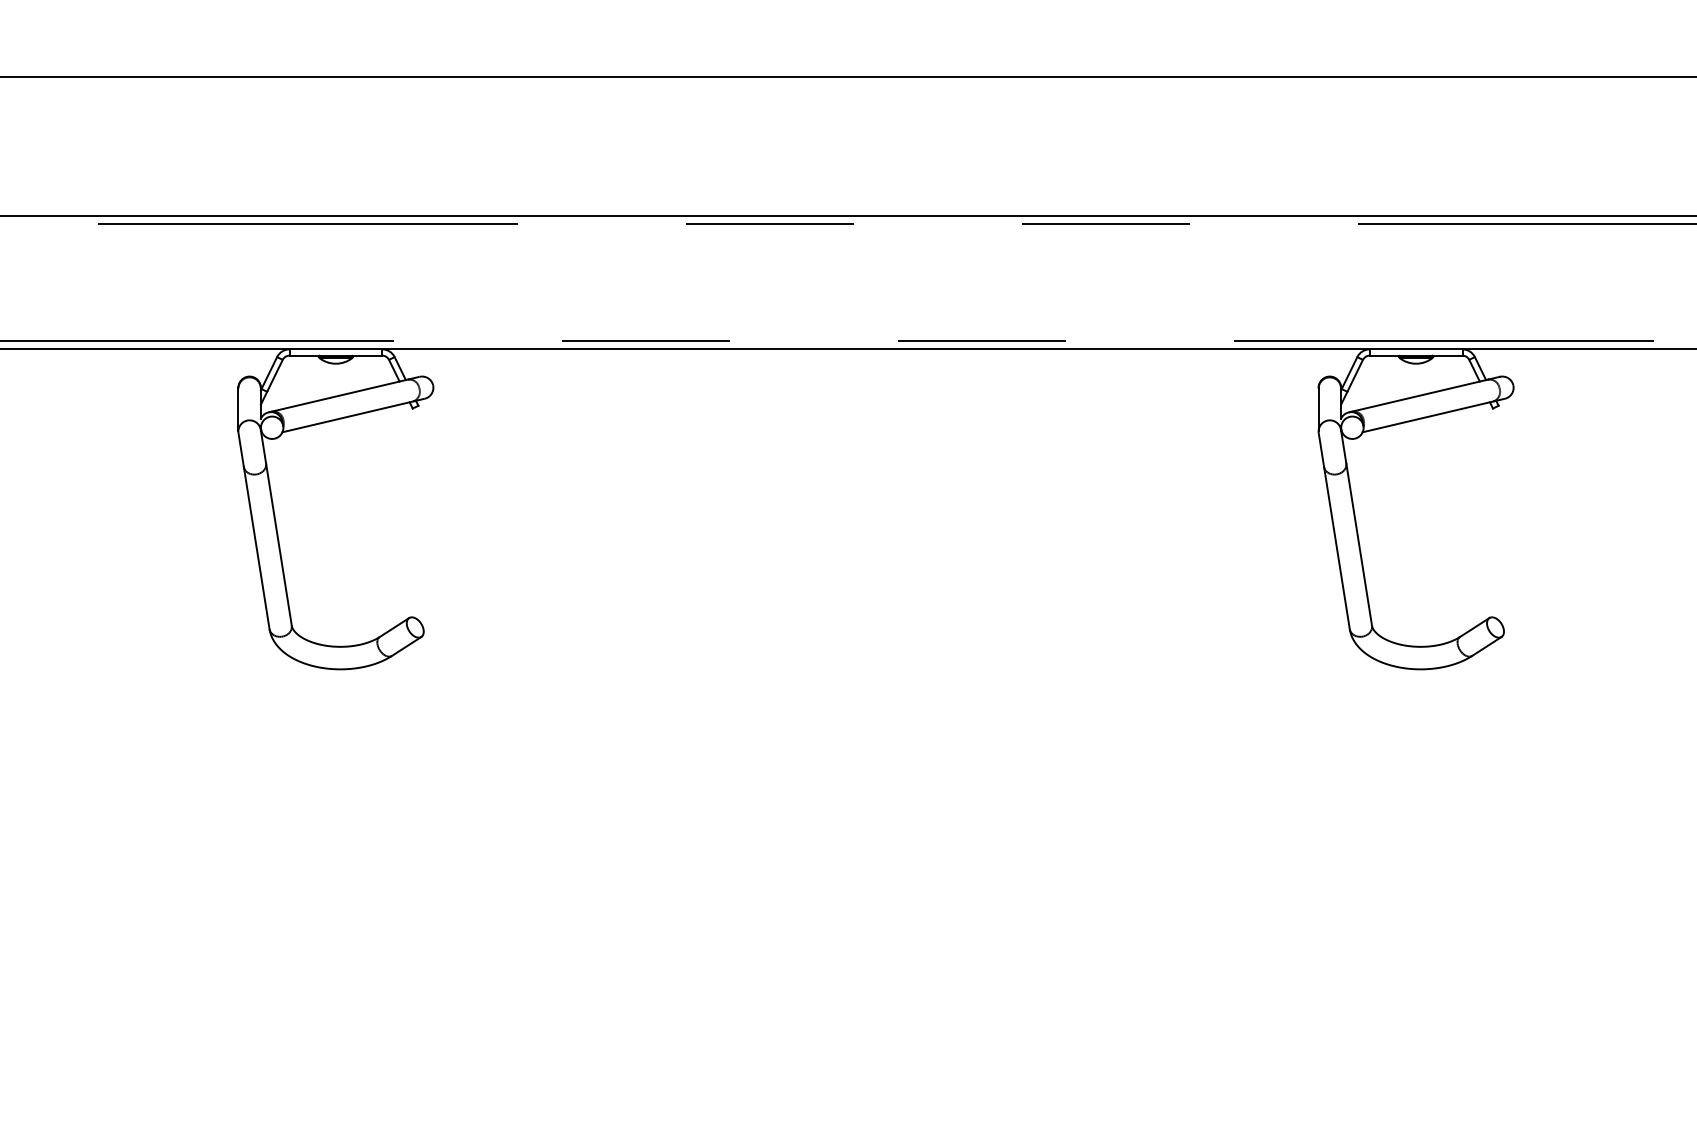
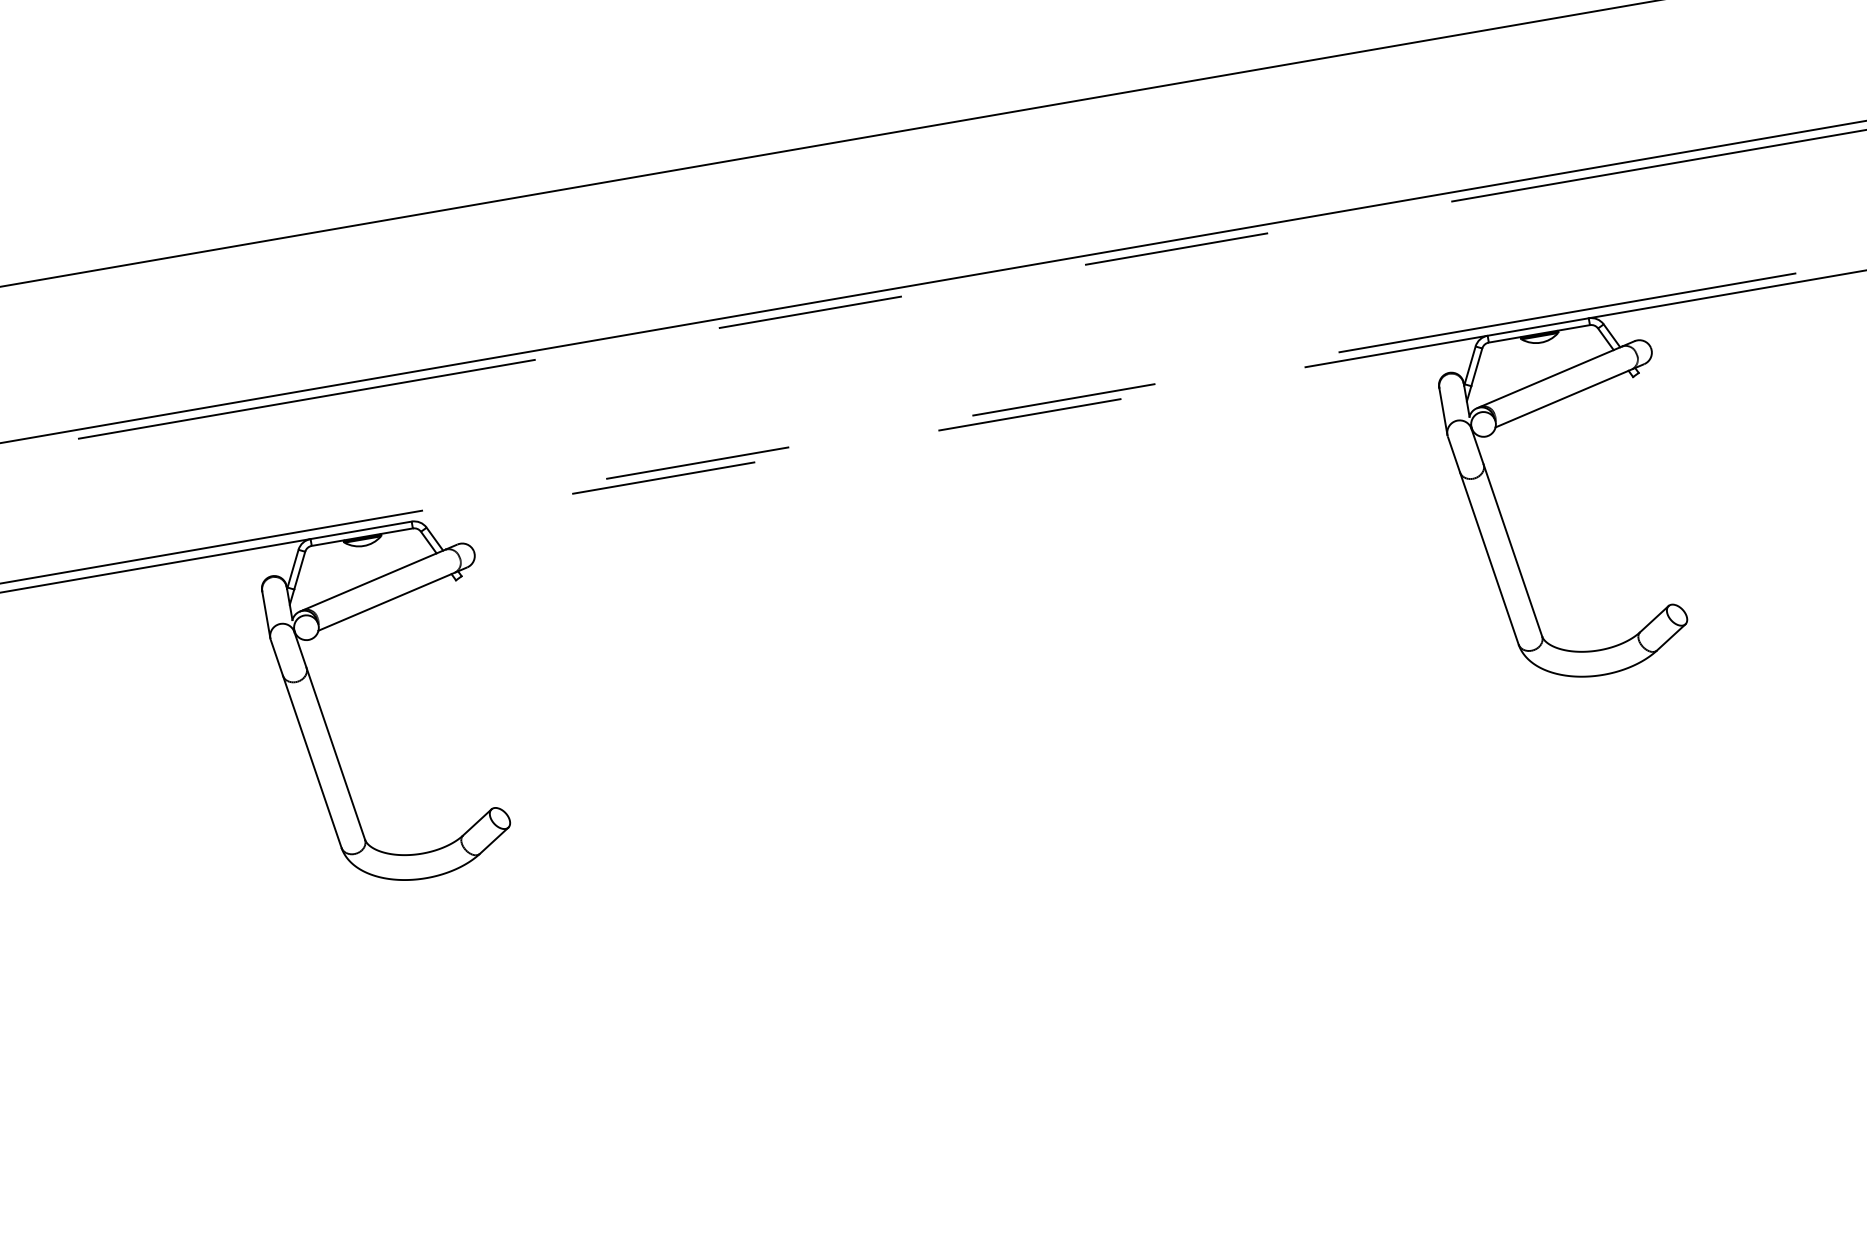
line: (876, 349) -> (950, 428), solid -> dashed

